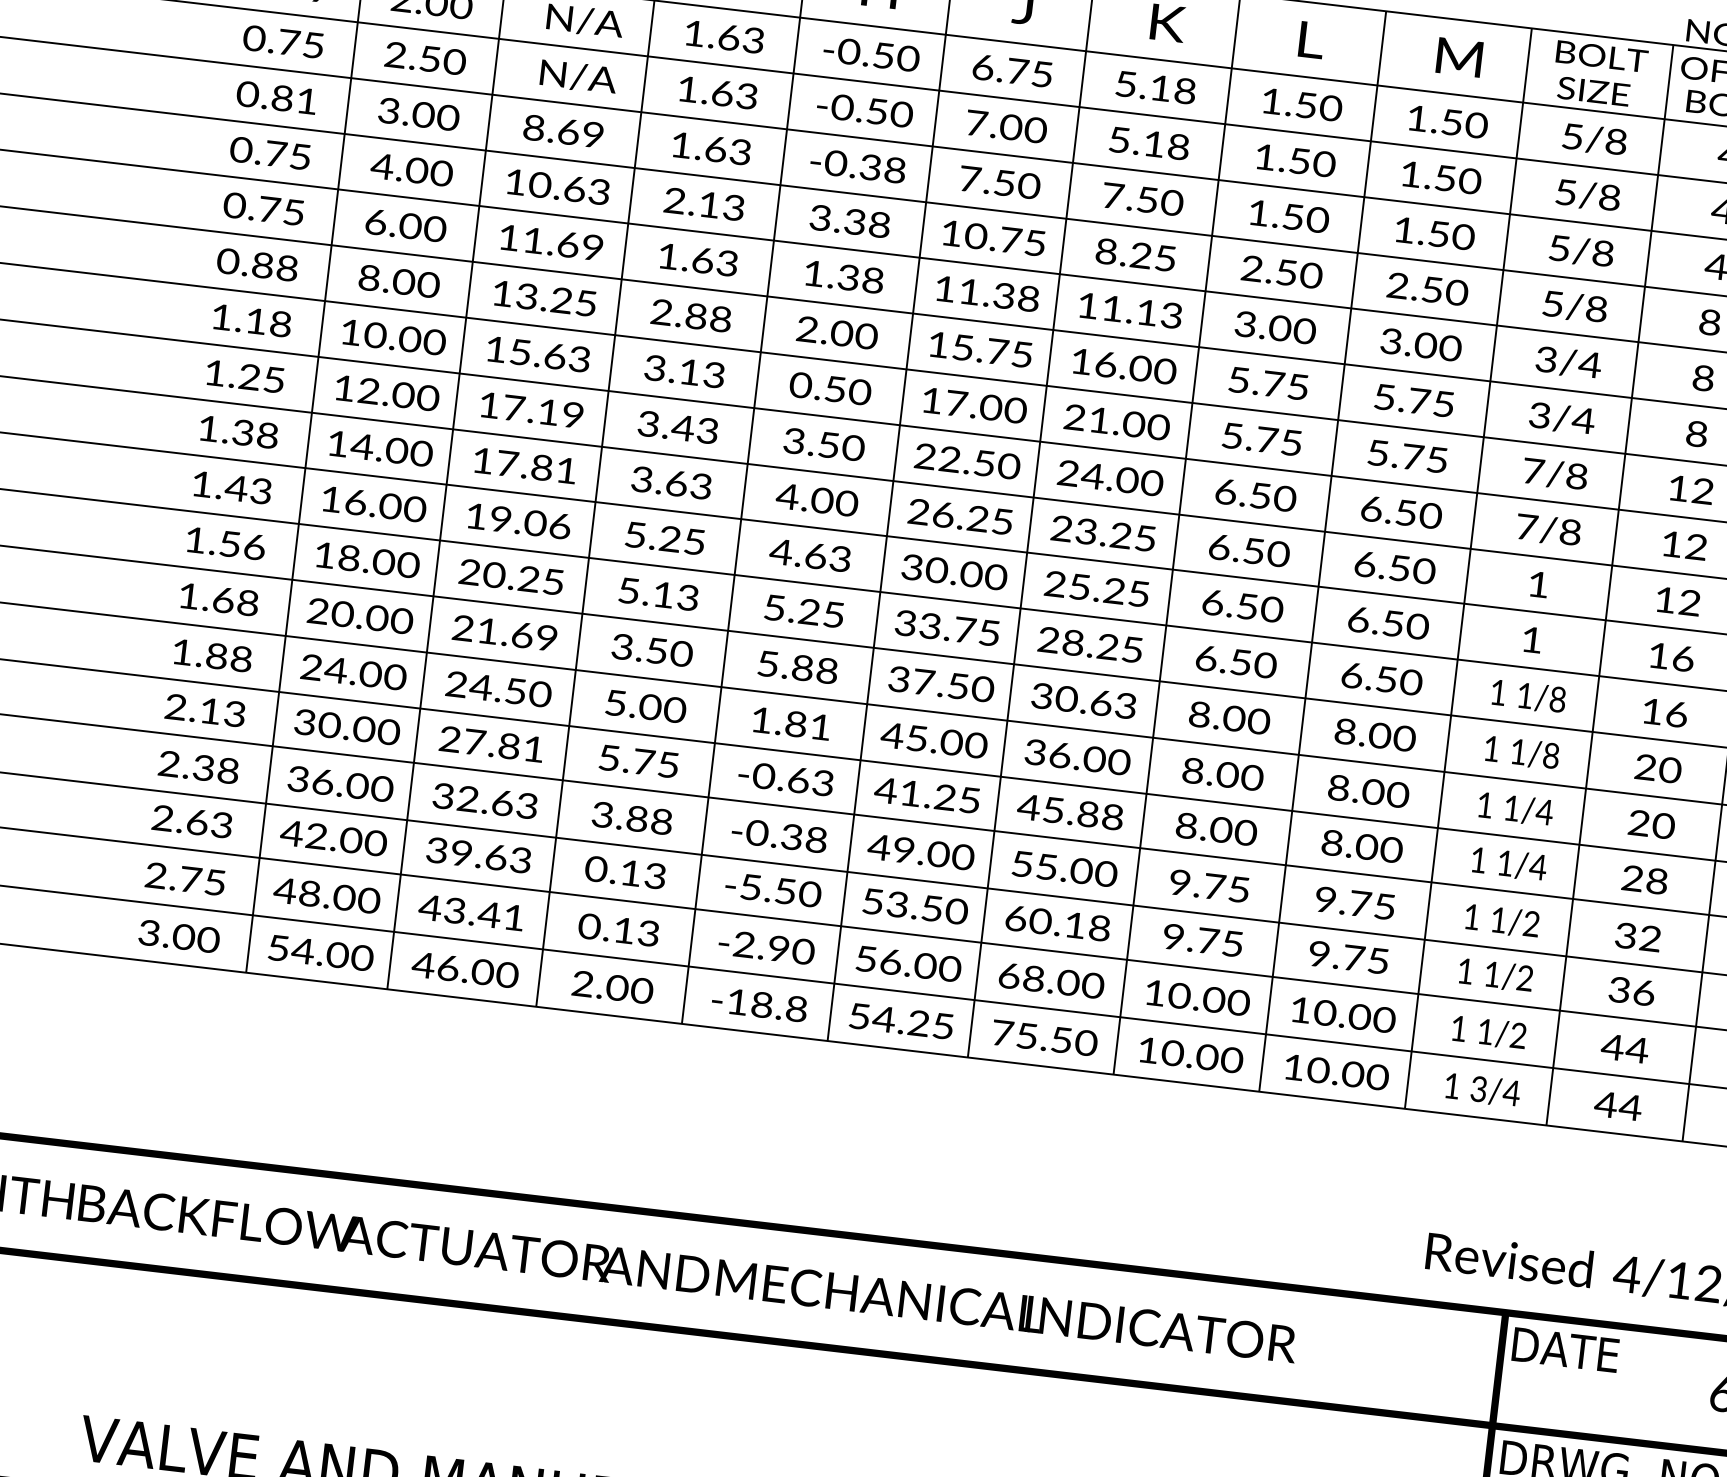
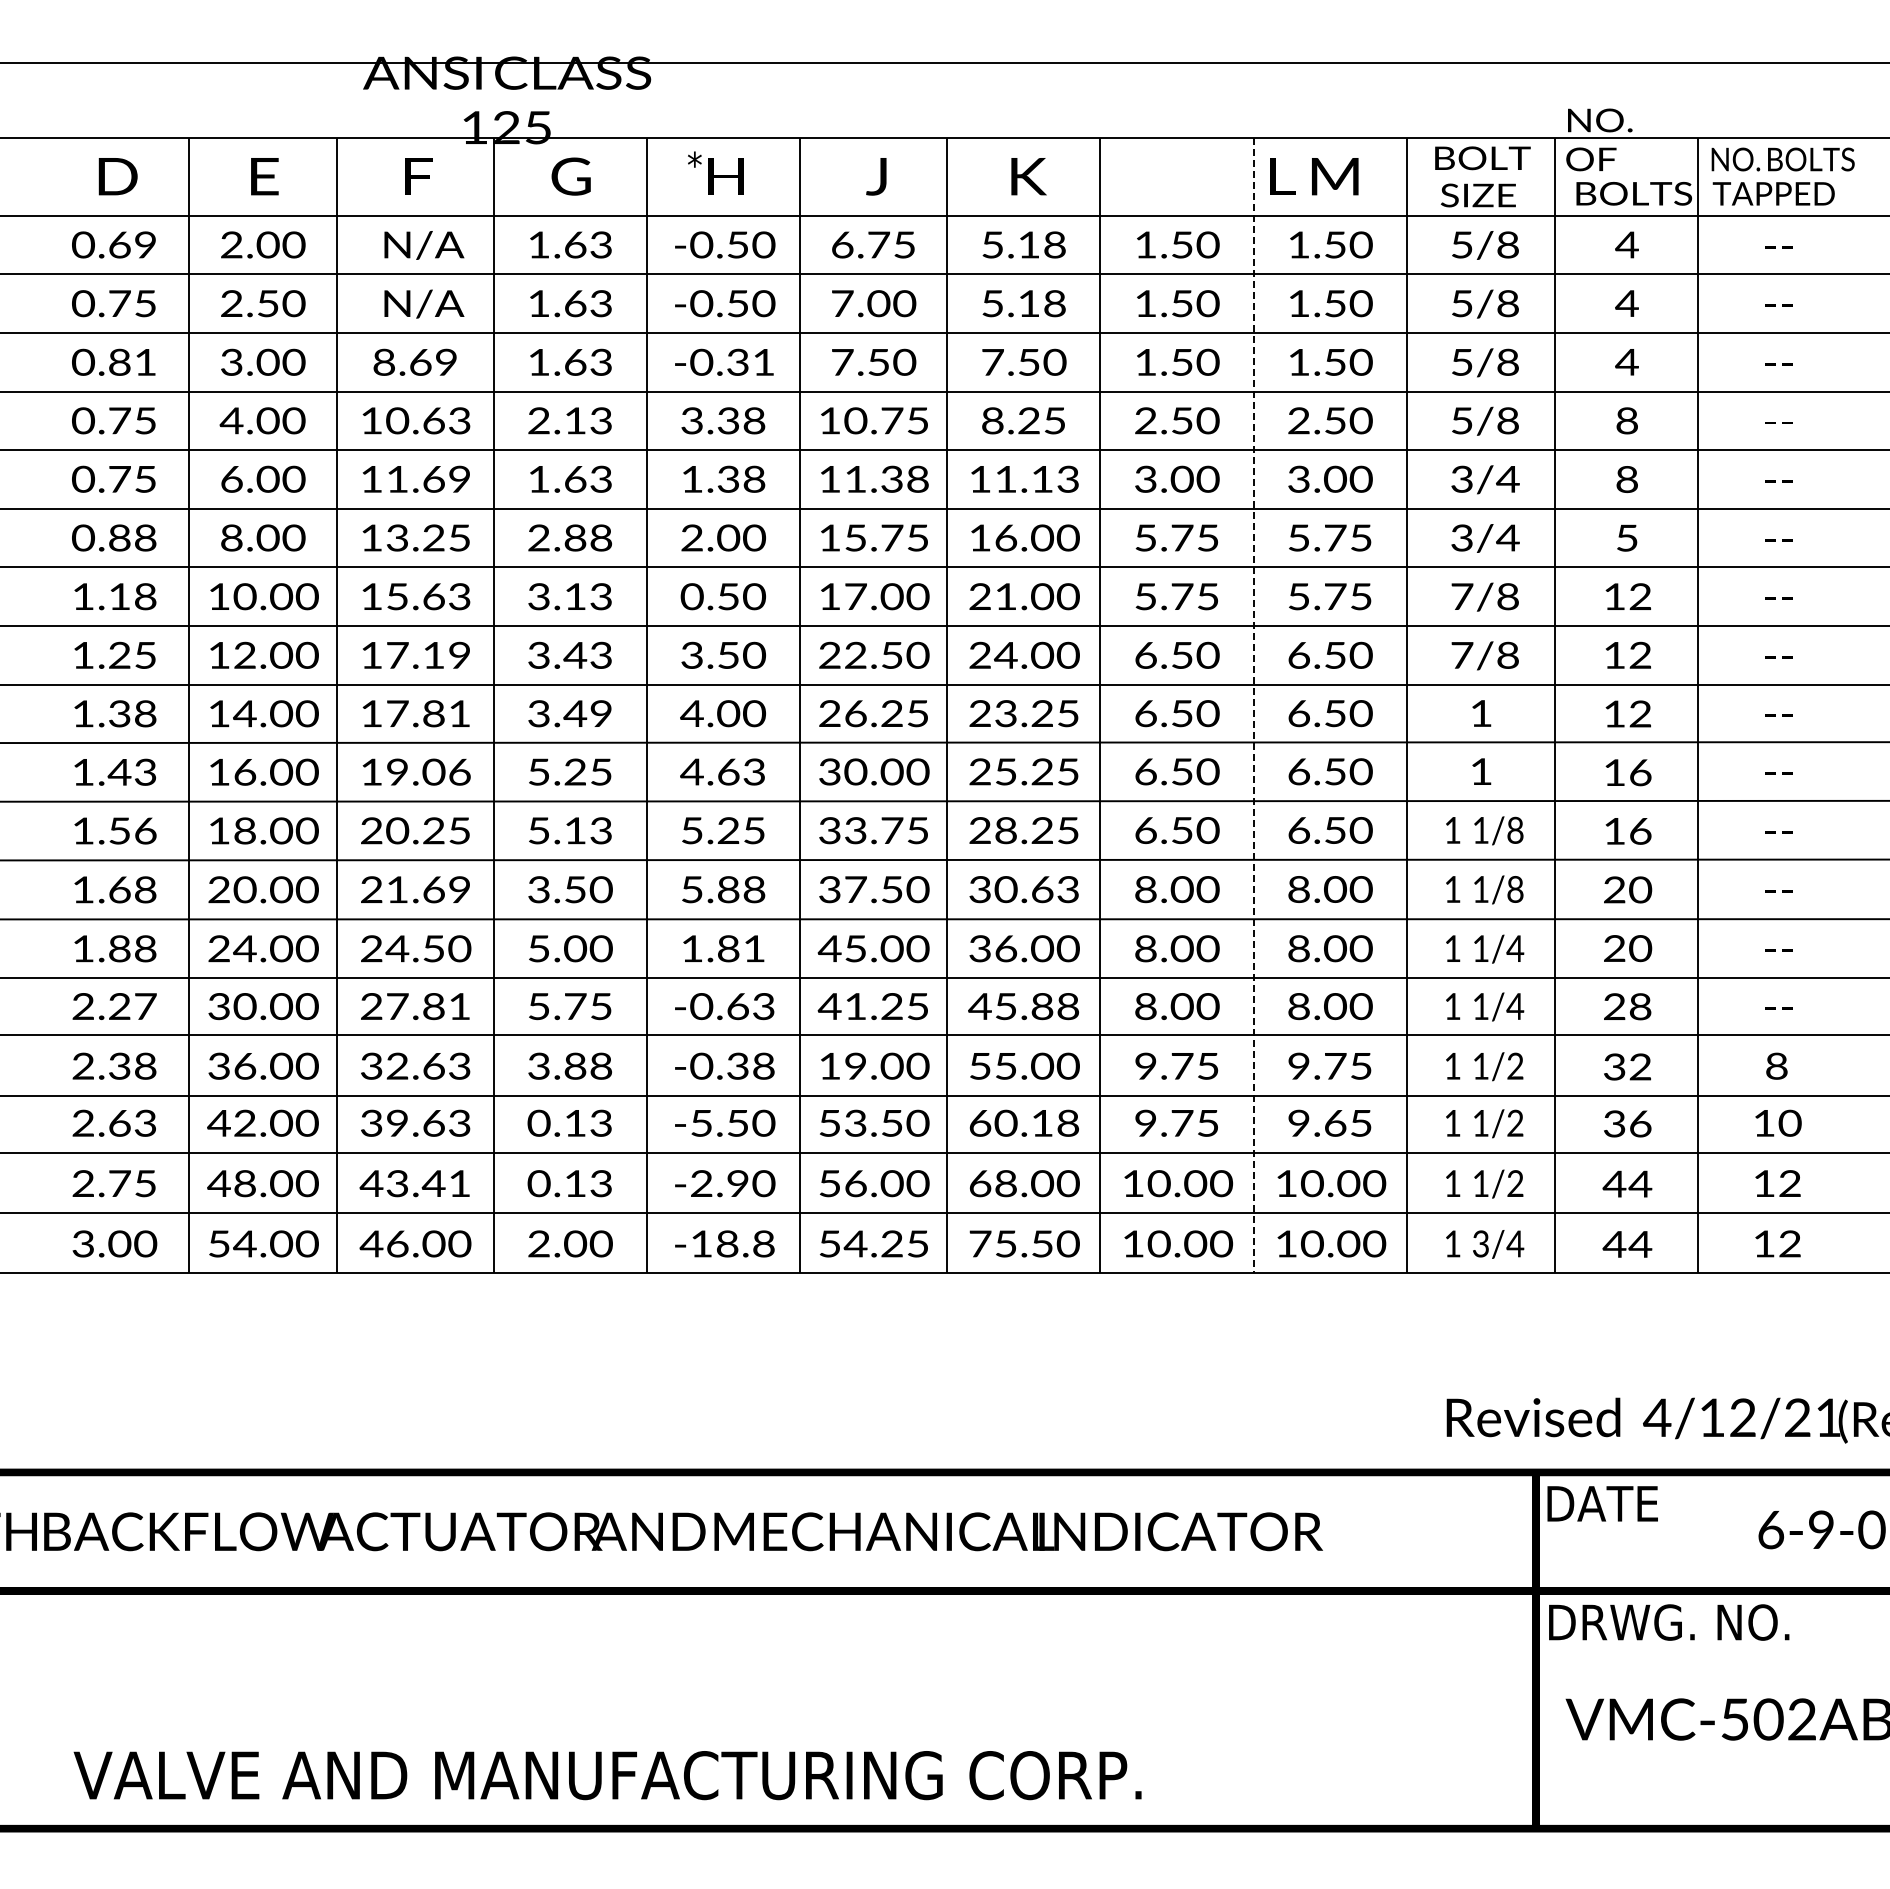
text: (1311, 39) -> (1282, 176), moved
text: (894, 169) -> (763, 361), -0.38 -> -0.31
text: (1696, 433) -> (1626, 537), 8 -> 5
text: (688, 484) -> (587, 713), 3.63 -> 3.49
line: (1322, 551) -> (1253, 705), solid -> dashed
text: (222, 712) -> (132, 1006), 2.13 -> 2.27
text: (878, 847) -> (829, 1066), 49.00 -> 19.00
text: (1354, 958) -> (1335, 1123), 9.75 -> 9.65

